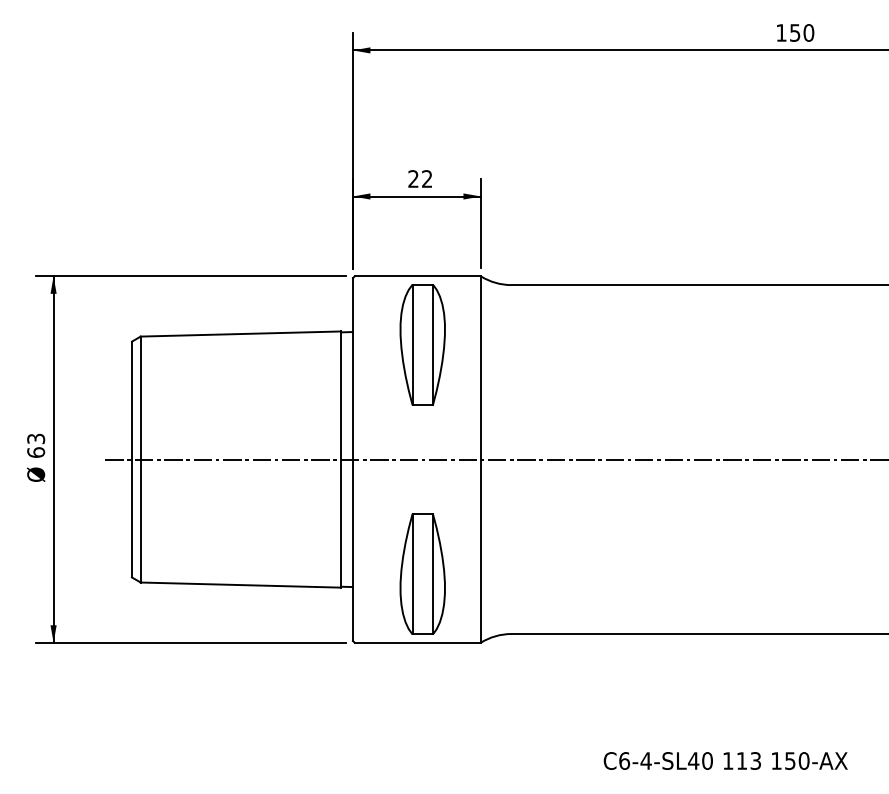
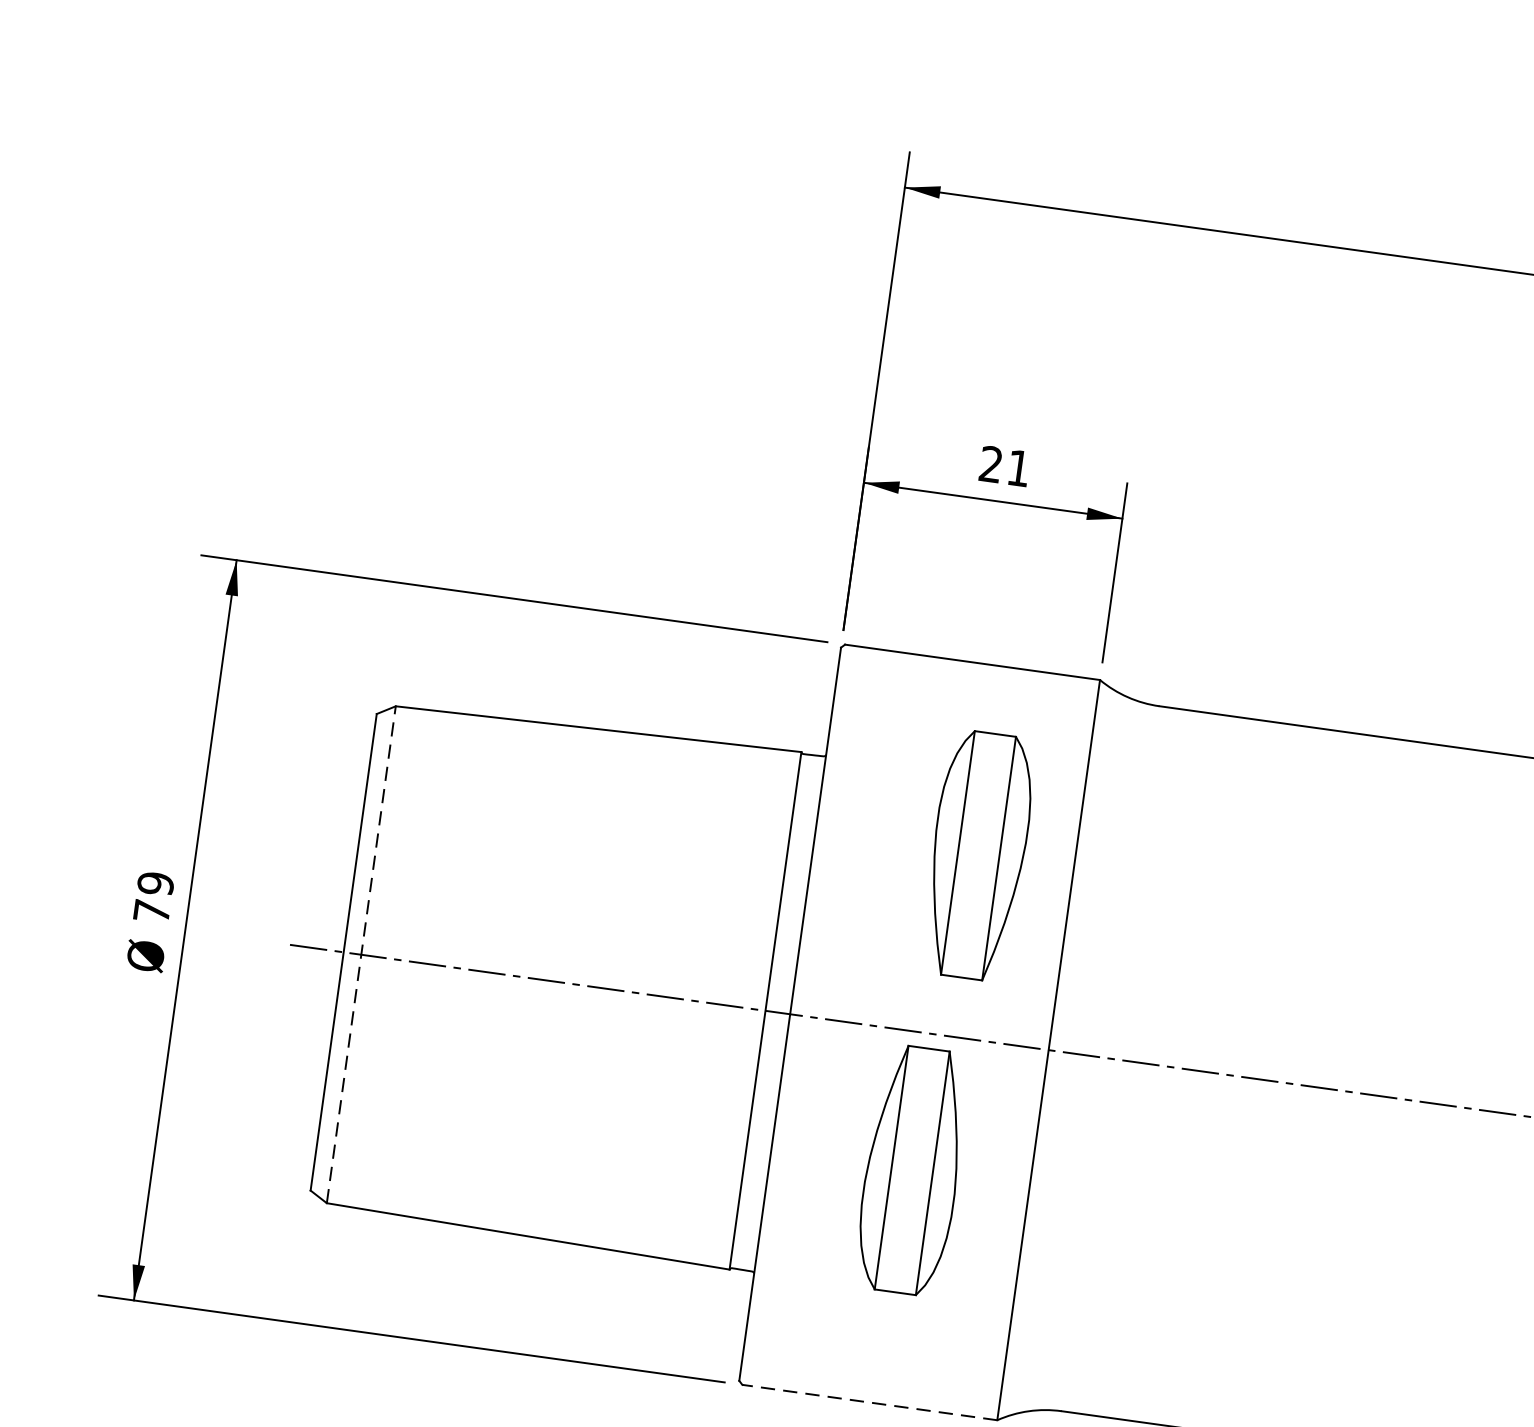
text: (427, 178) -> (1019, 467), 22 -> 21
part: (422, 344) -> (978, 854), moved
text: (36, 445) -> (154, 897), 63 -> 79
line: (140, 459) -> (360, 954), solid -> dashed
part: (422, 573) -> (911, 1169), moved
line: (417, 642) -> (869, 1401), solid -> dashed

